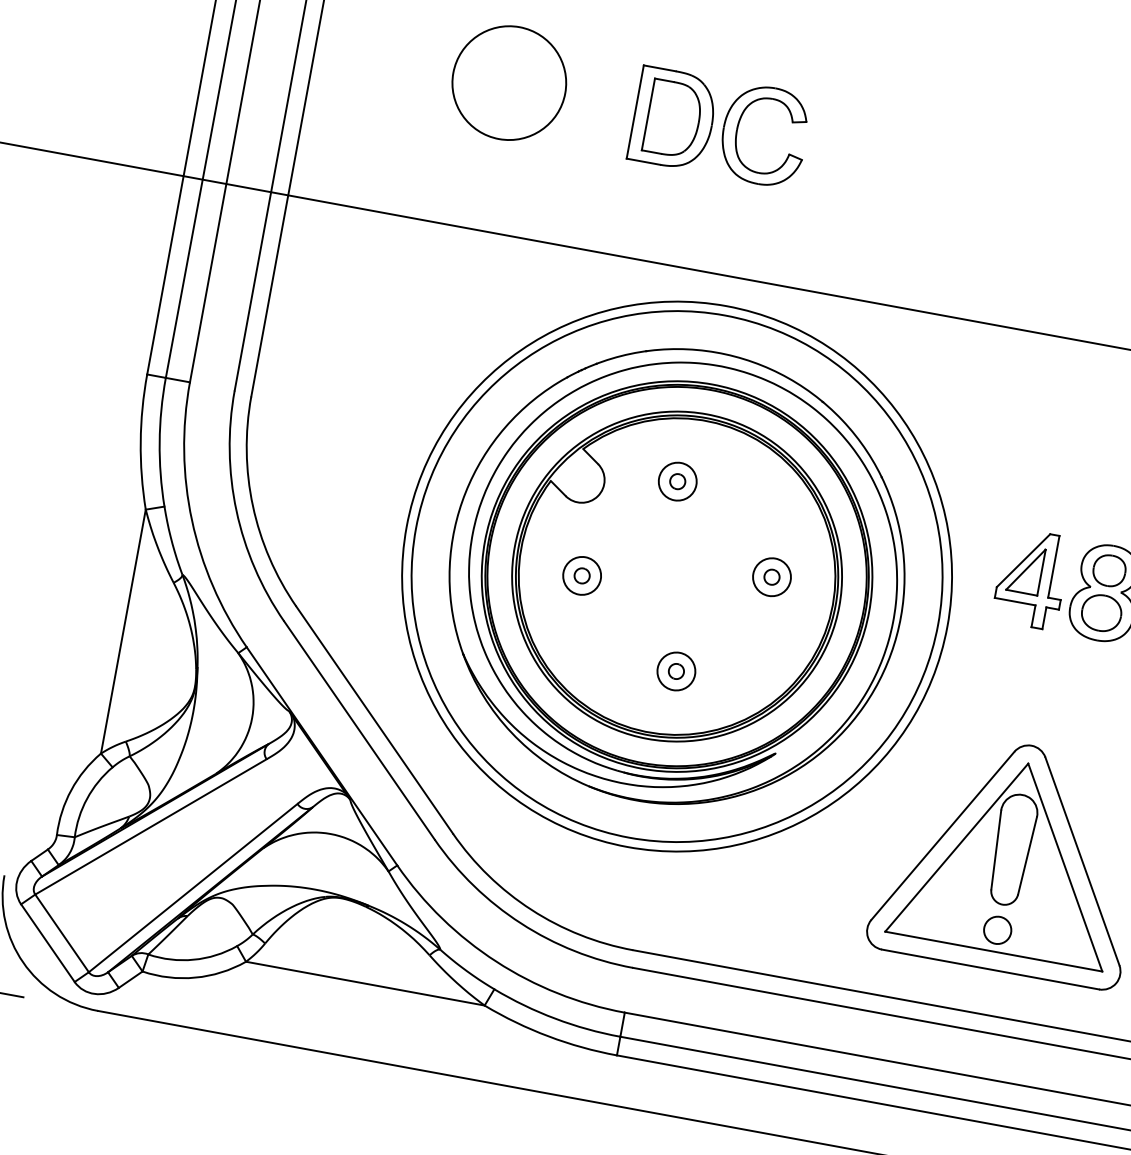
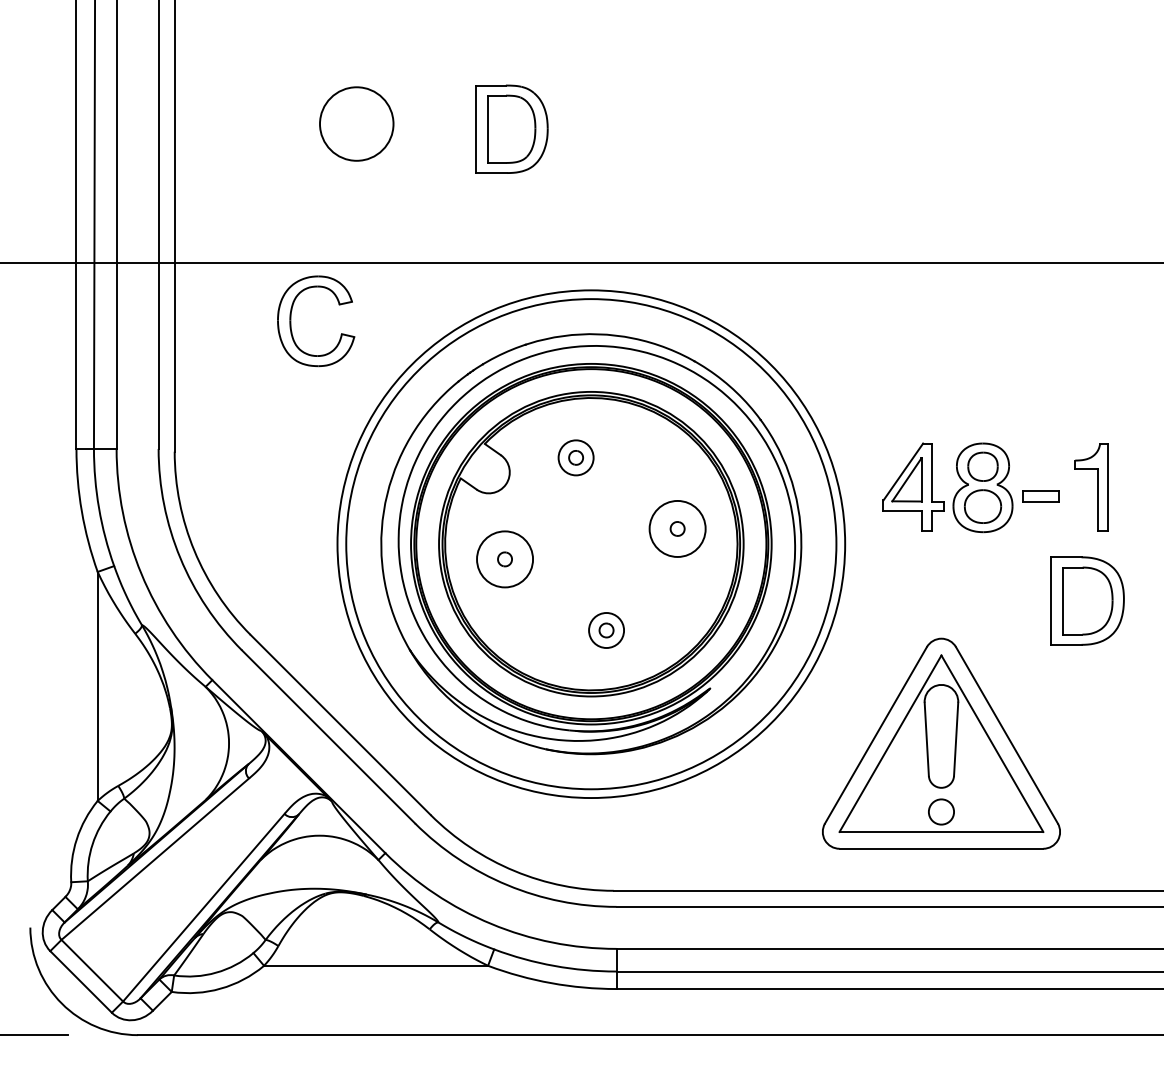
circle: (509, 82) -> (356, 123), size x0.7
part: (738, 131) -> (291, 321), moved
circle: (581, 574) -> (504, 558), size x1.6
circle: (771, 576) -> (677, 528), size x1.6

